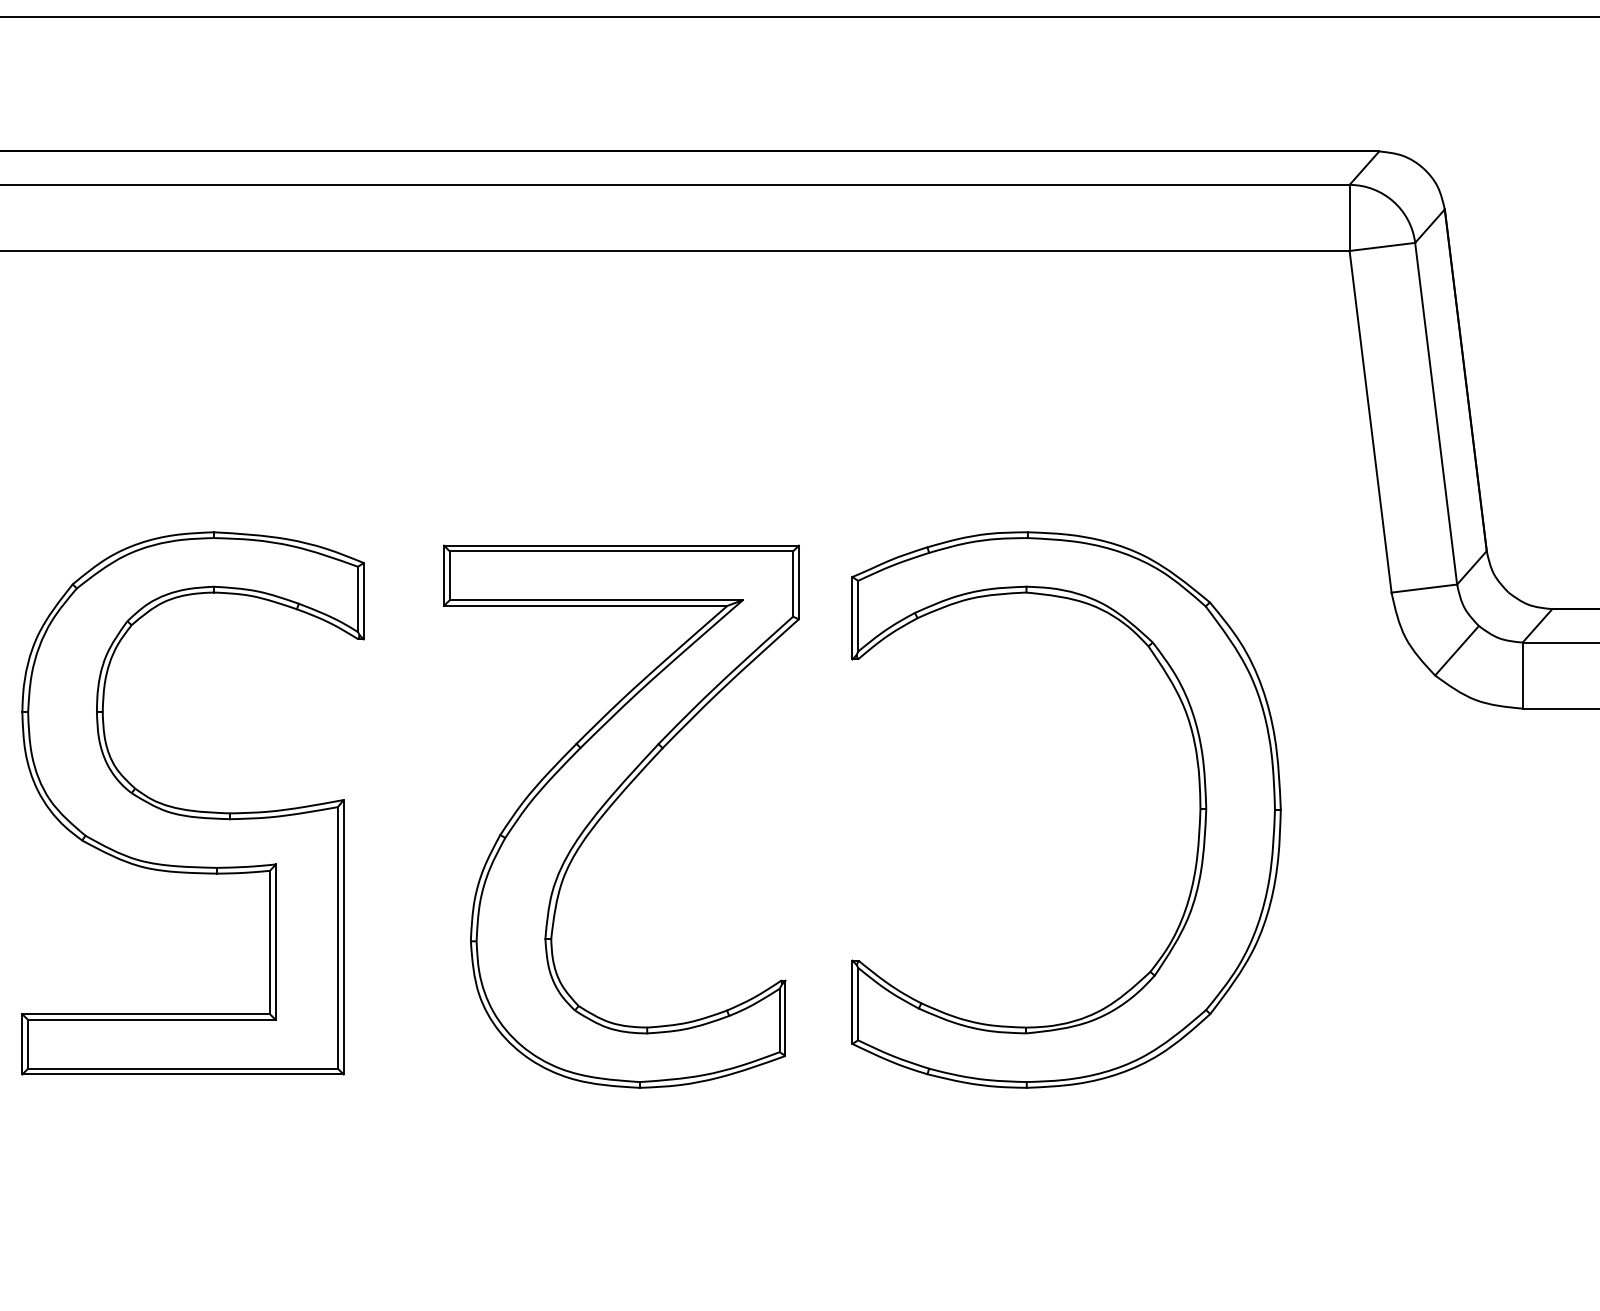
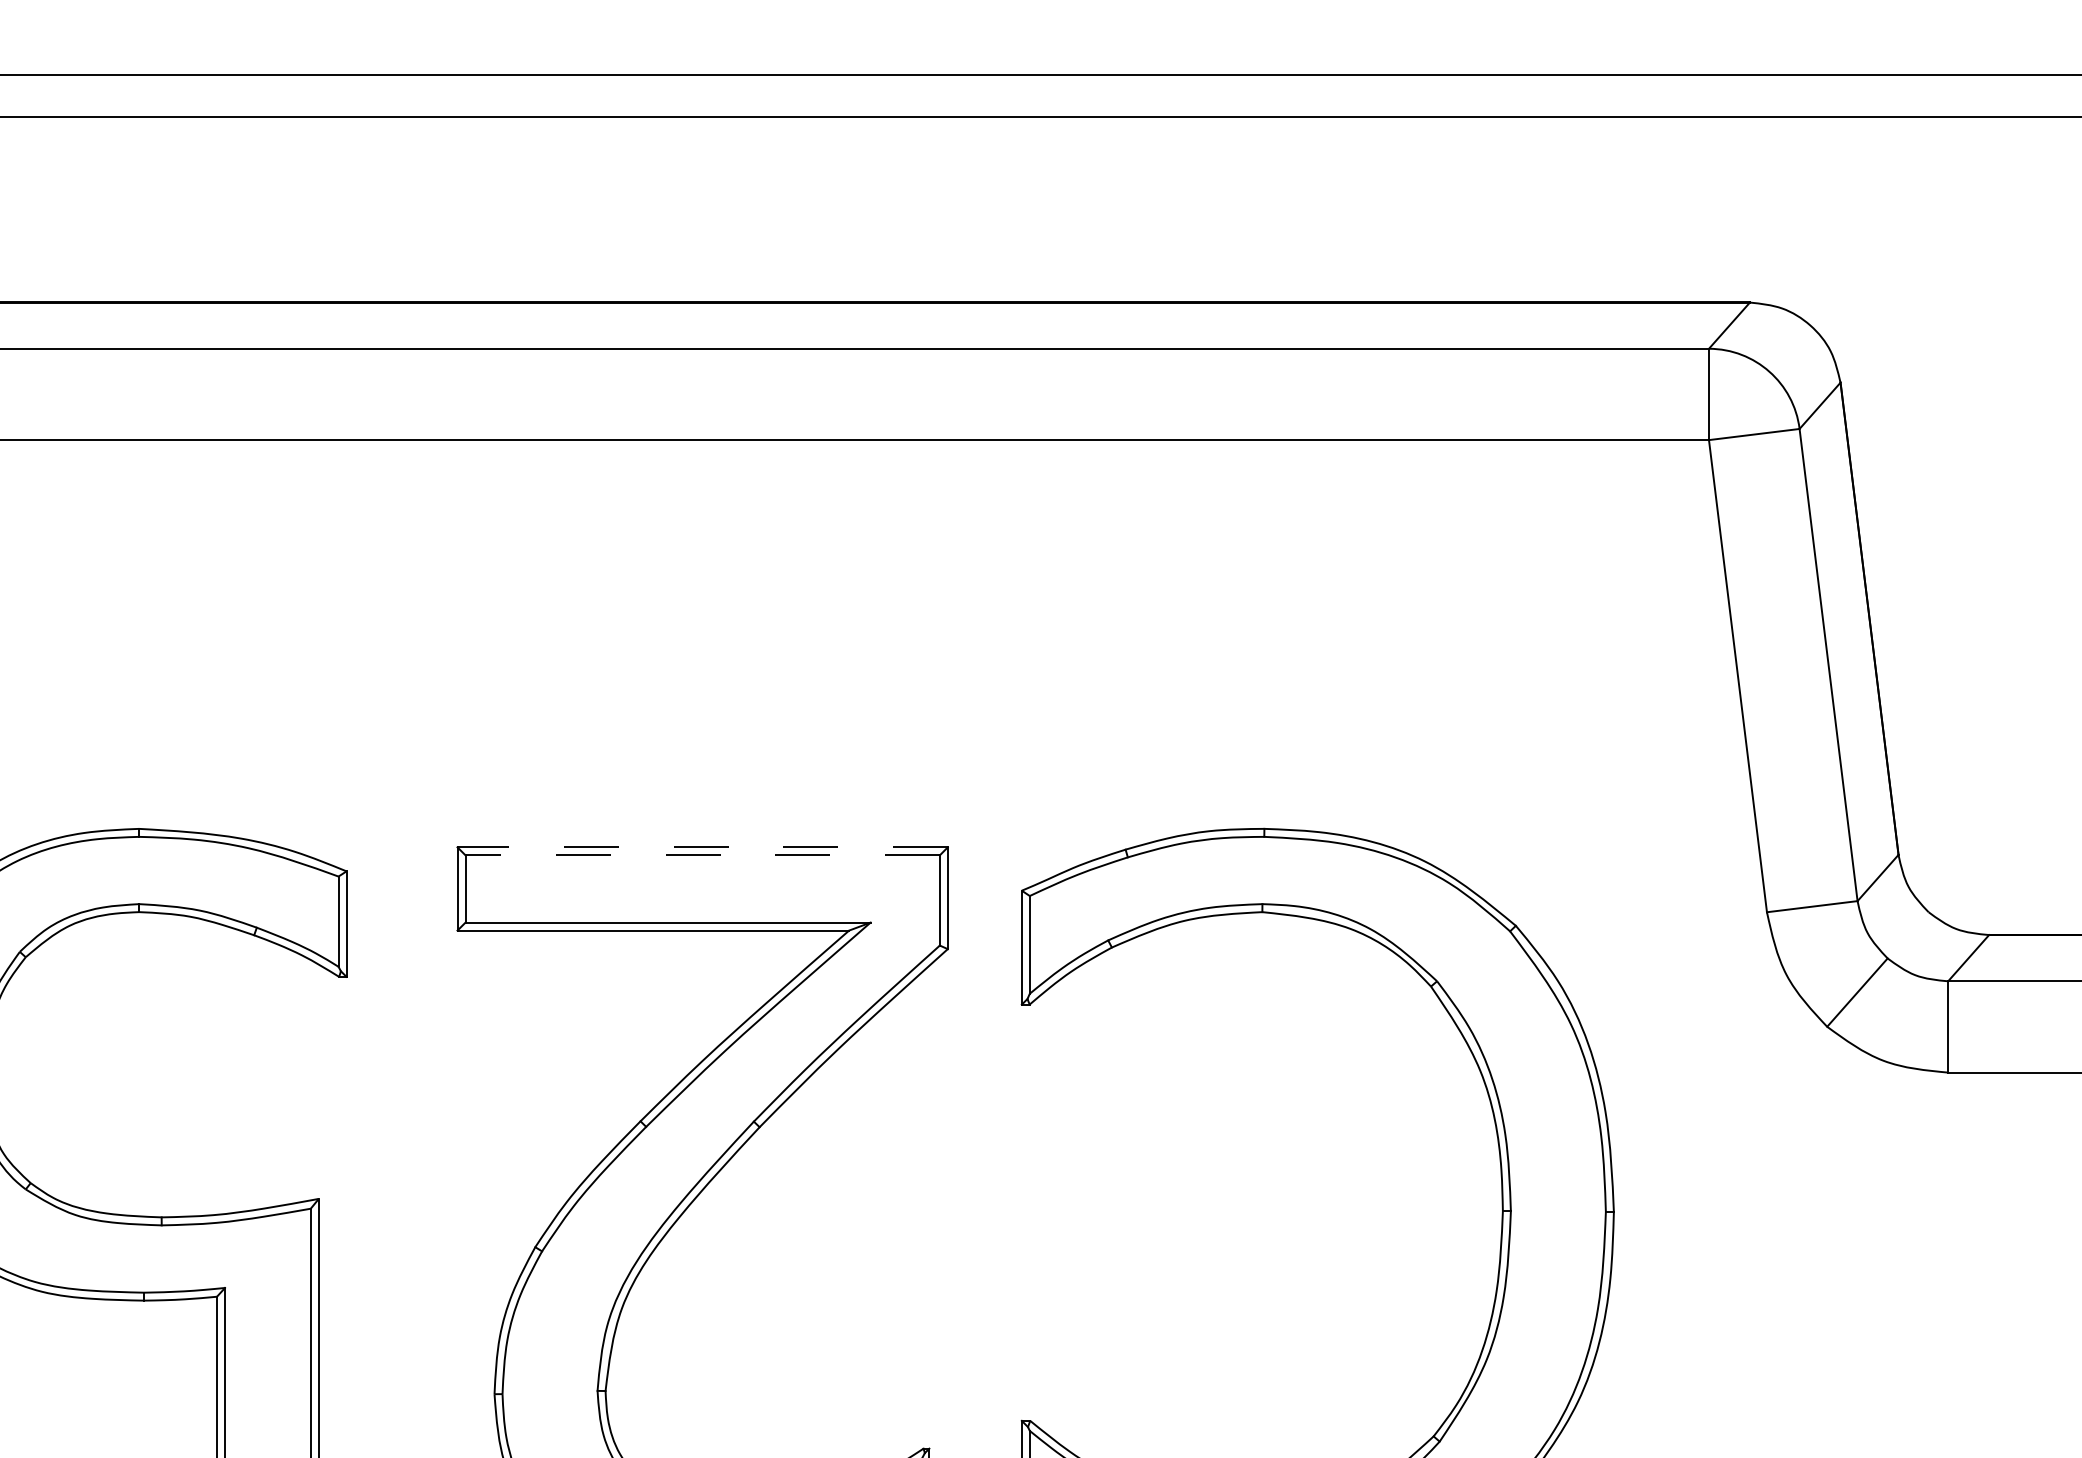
line: (620, 545) -> (701, 847), solid -> dashed
line: (621, 551) -> (702, 855), solid -> dashed

